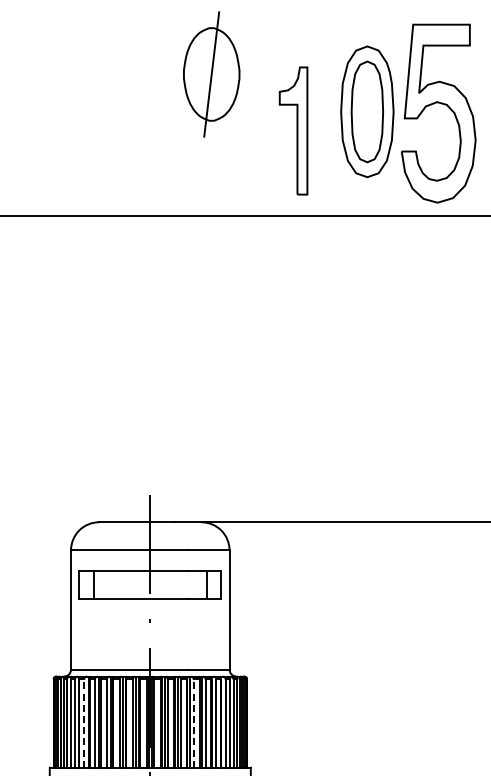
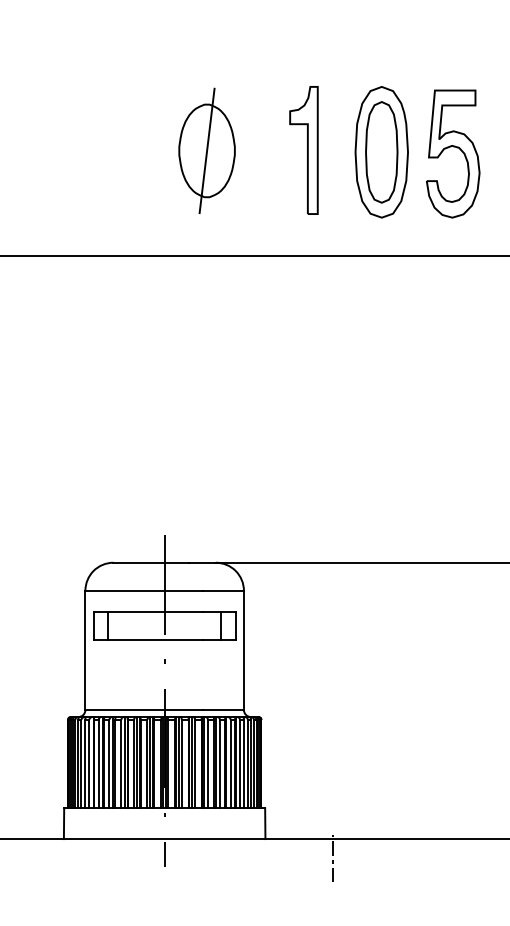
part: (211, 74) -> (206, 150), moved
part: (439, 113) -> (453, 153), size x0.71
part: (293, 131) -> (303, 150), moved
line: (84, 723) -> (98, 763), dashed -> solid
line: (194, 723) -> (208, 763), dashed -> solid

